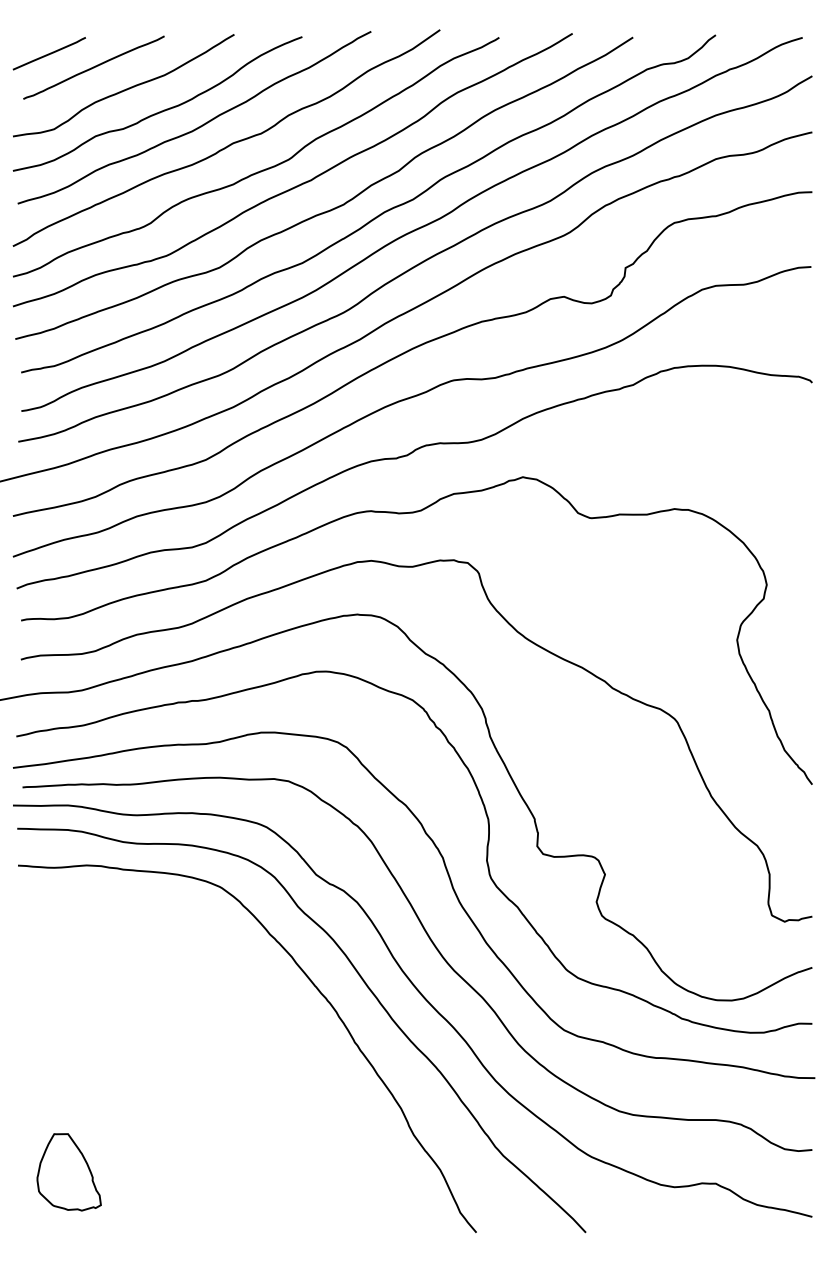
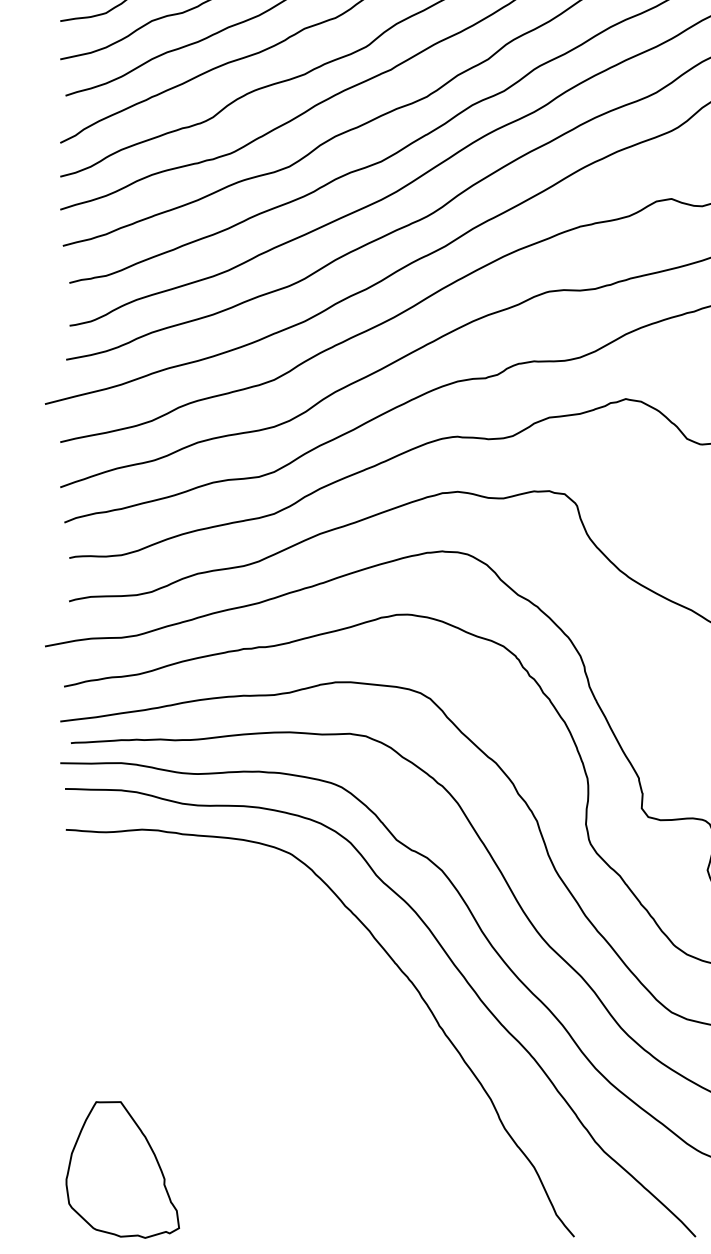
part: (68, 1172) -> (121, 1170), size x1.6

